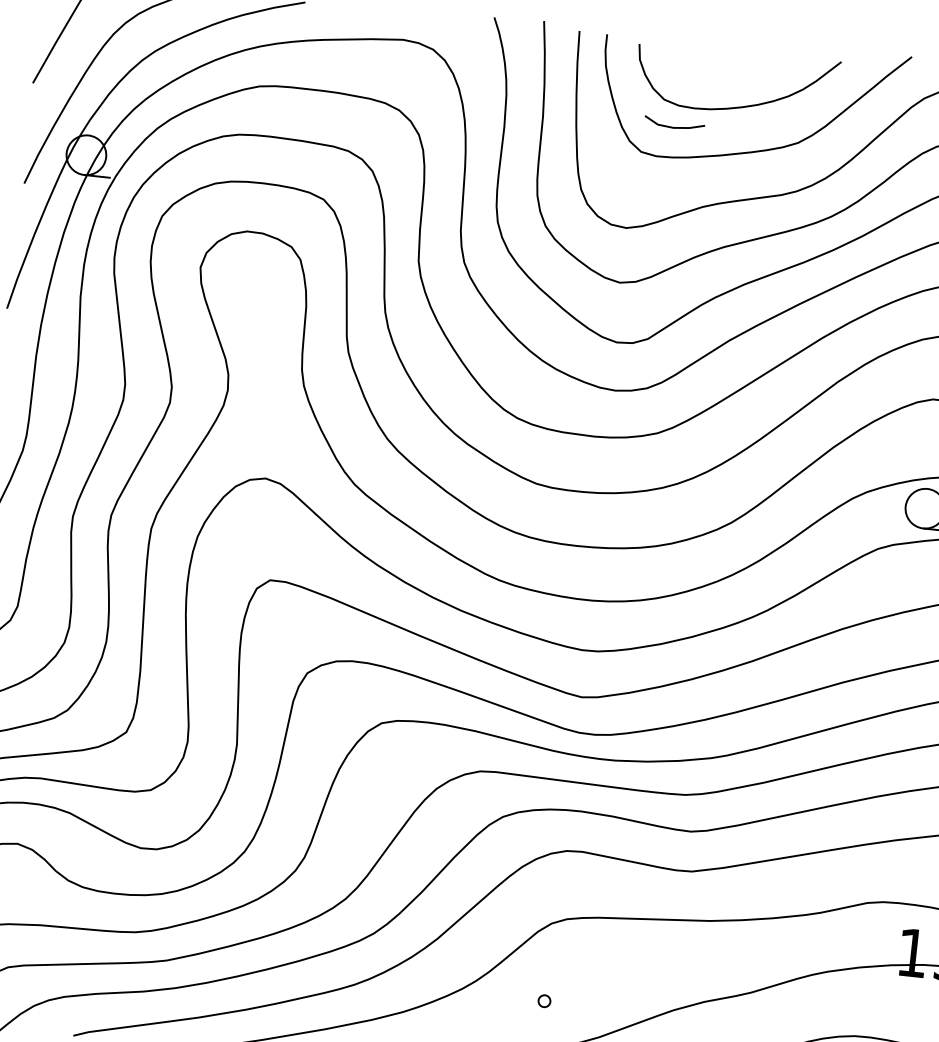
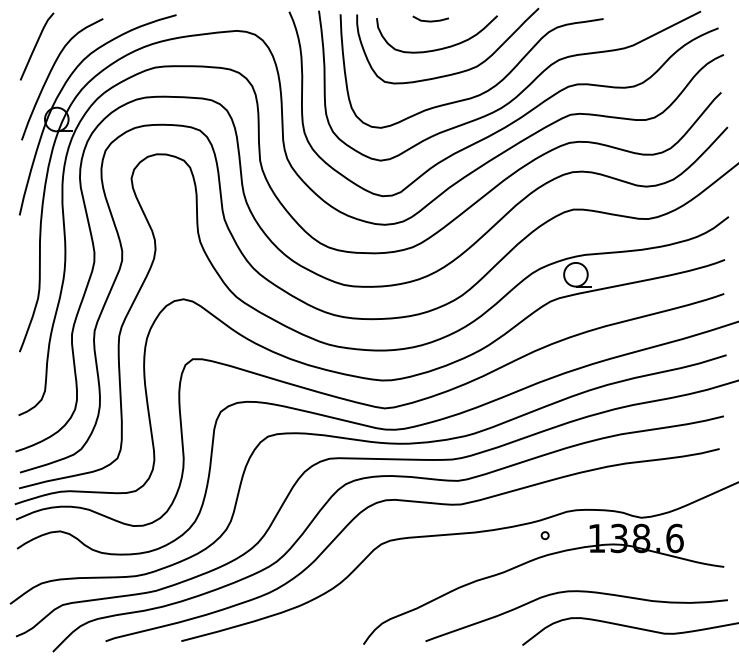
line: (673, 126) -> (430, 20), moved
part: (543, 1000) -> (544, 535), moved

